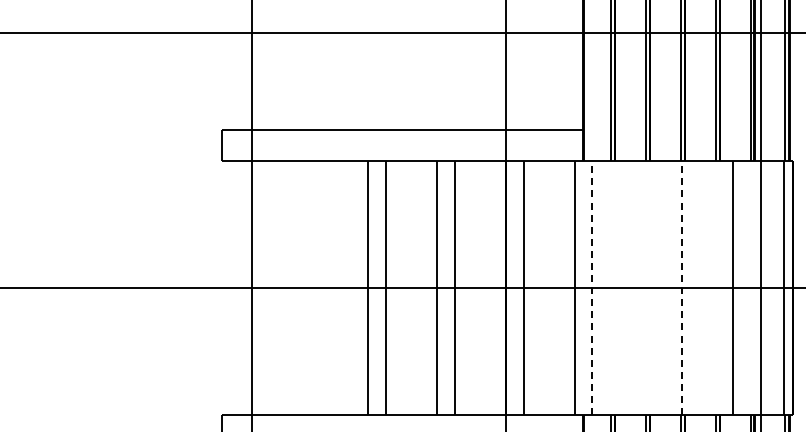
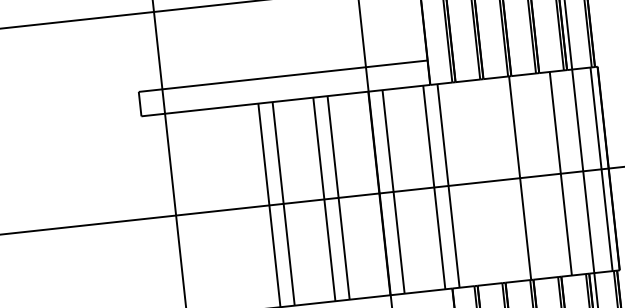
line: (592, 287) -> (448, 185), dashed -> solid
line: (681, 287) -> (519, 177), dashed -> solid

